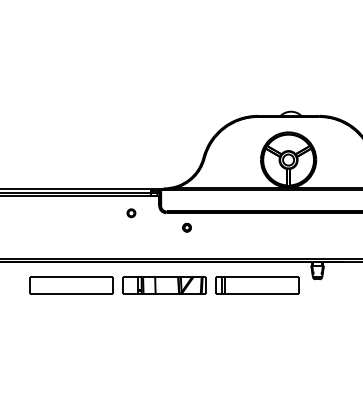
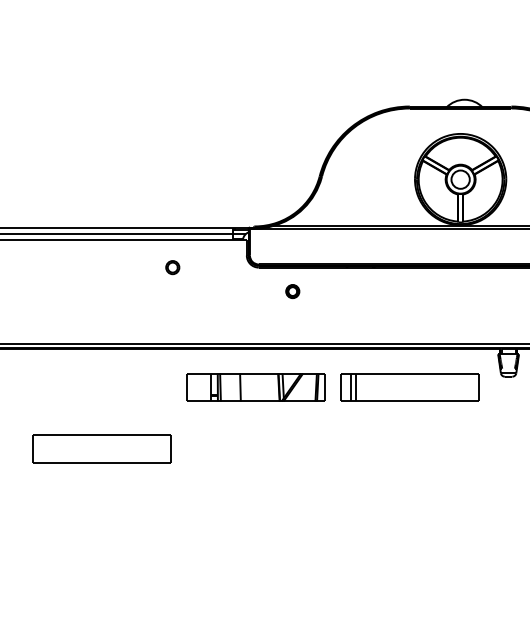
part: (131, 213) -> (172, 267), moved
part: (71, 285) -> (101, 448), moved

